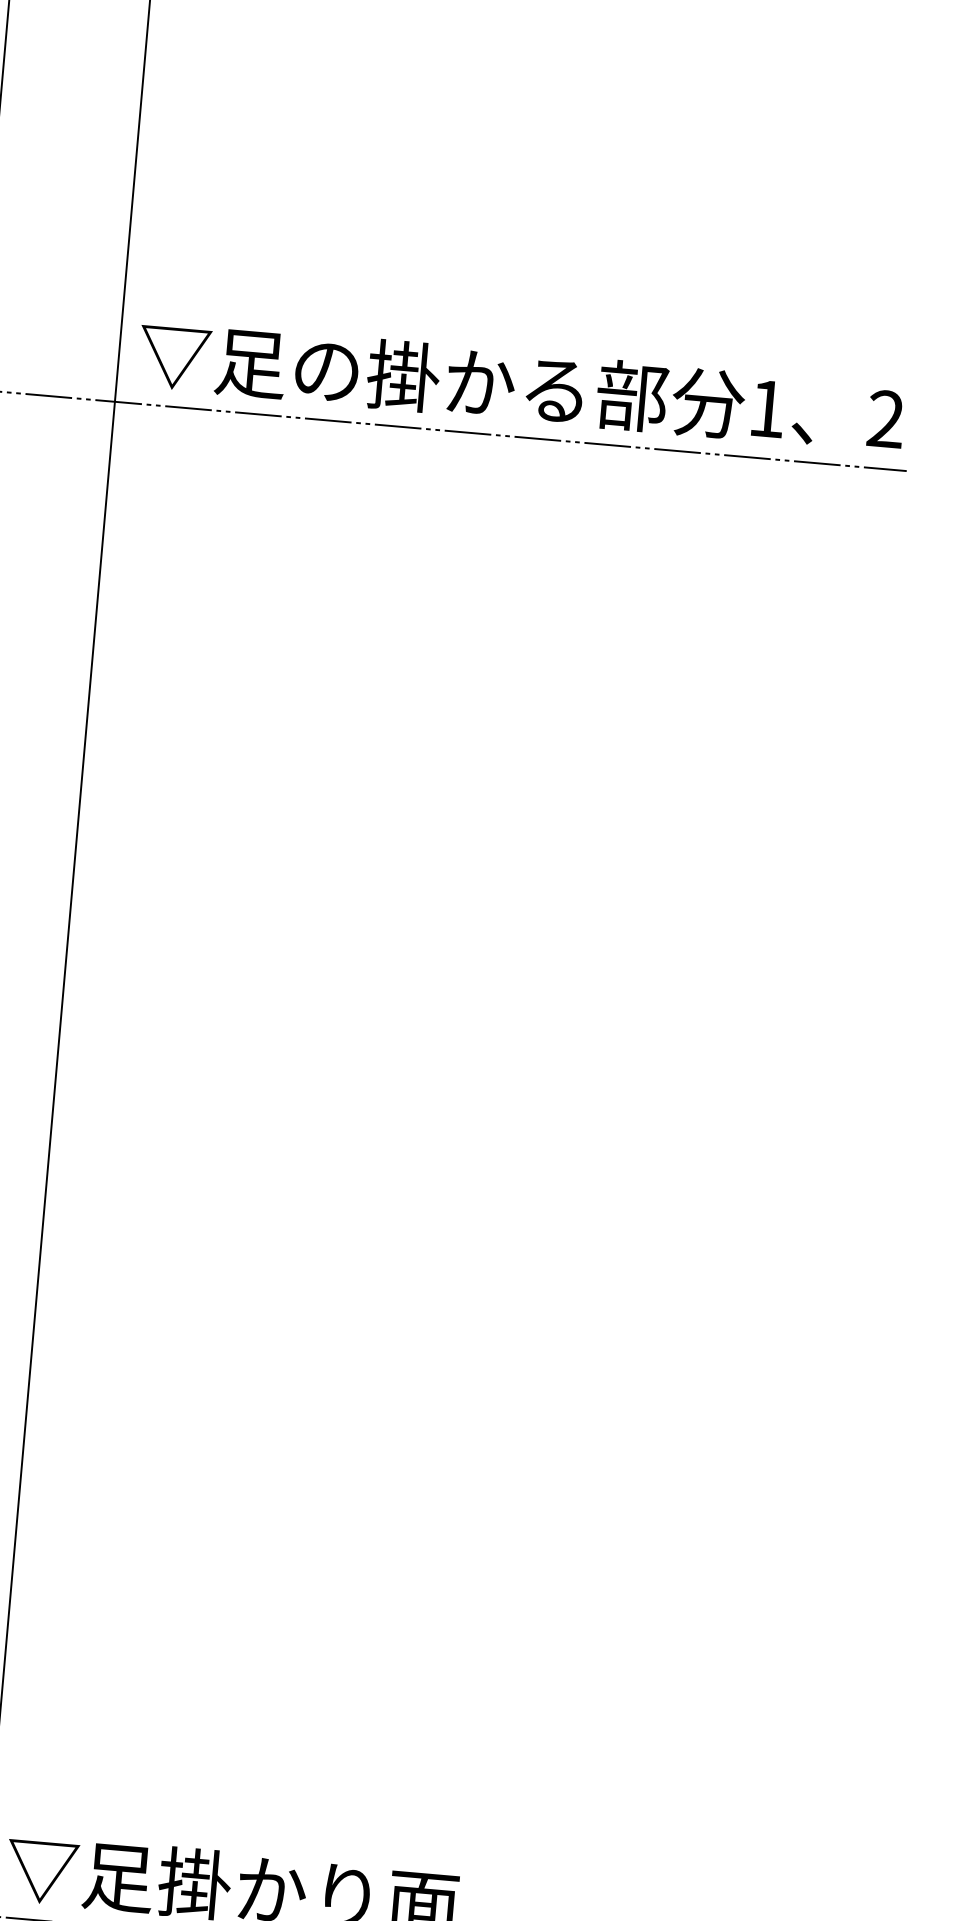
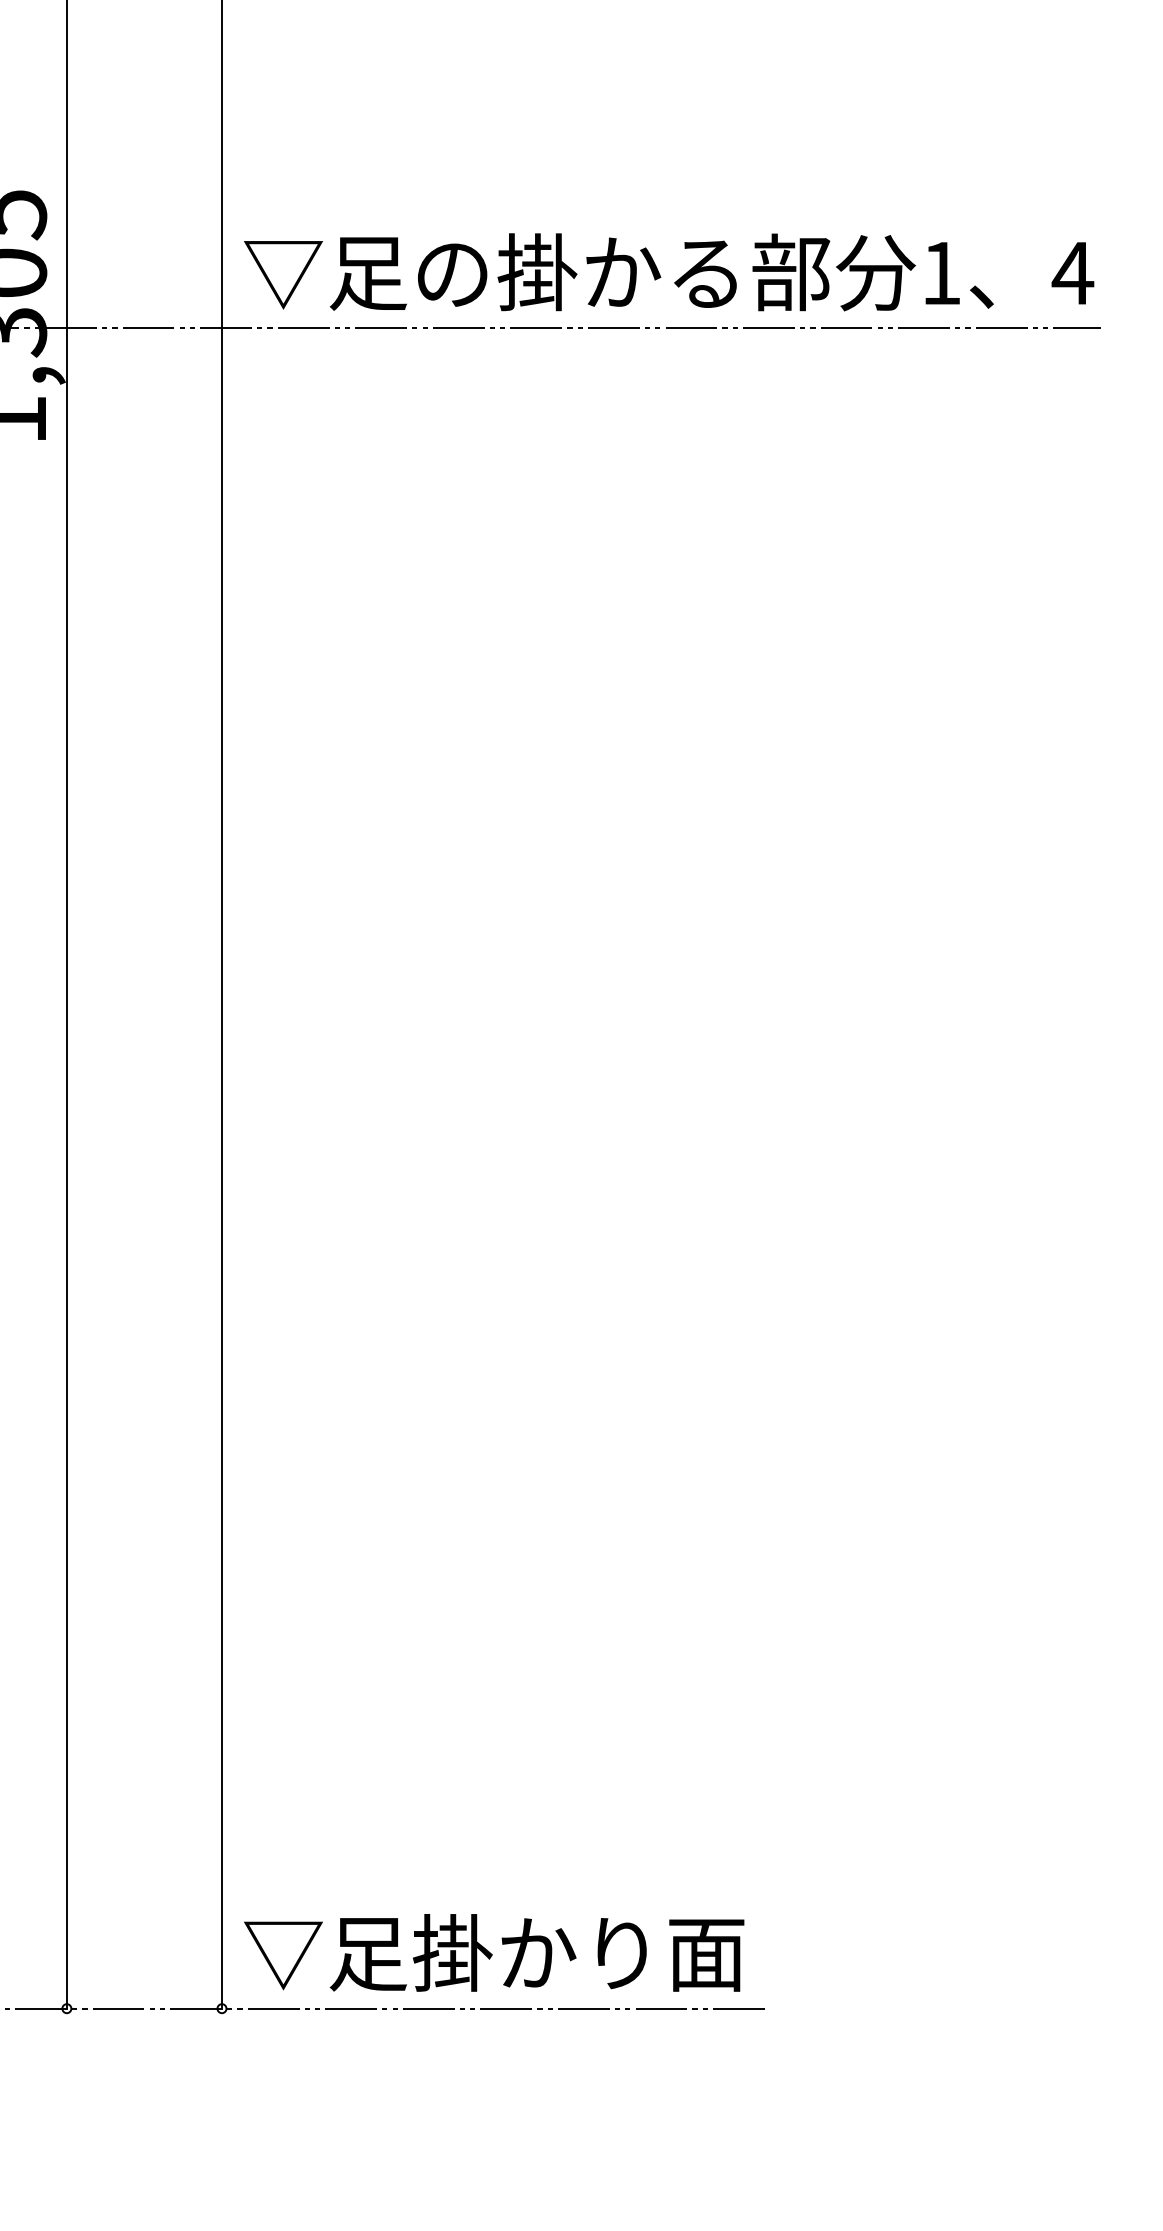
text: (885, 418) -> (1072, 272), 2 -> 4

